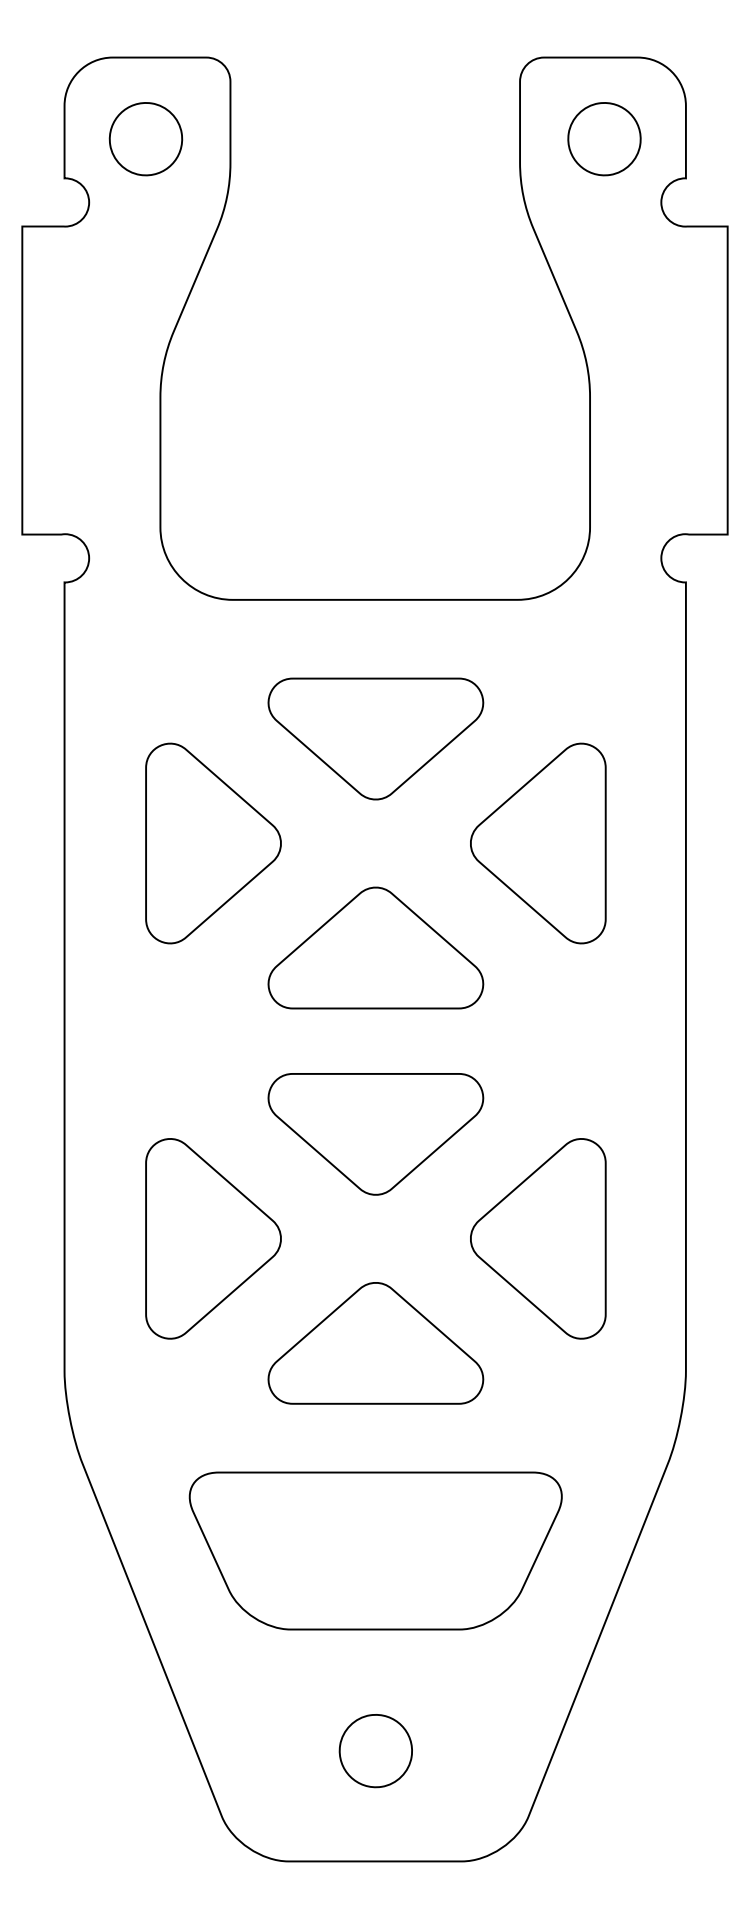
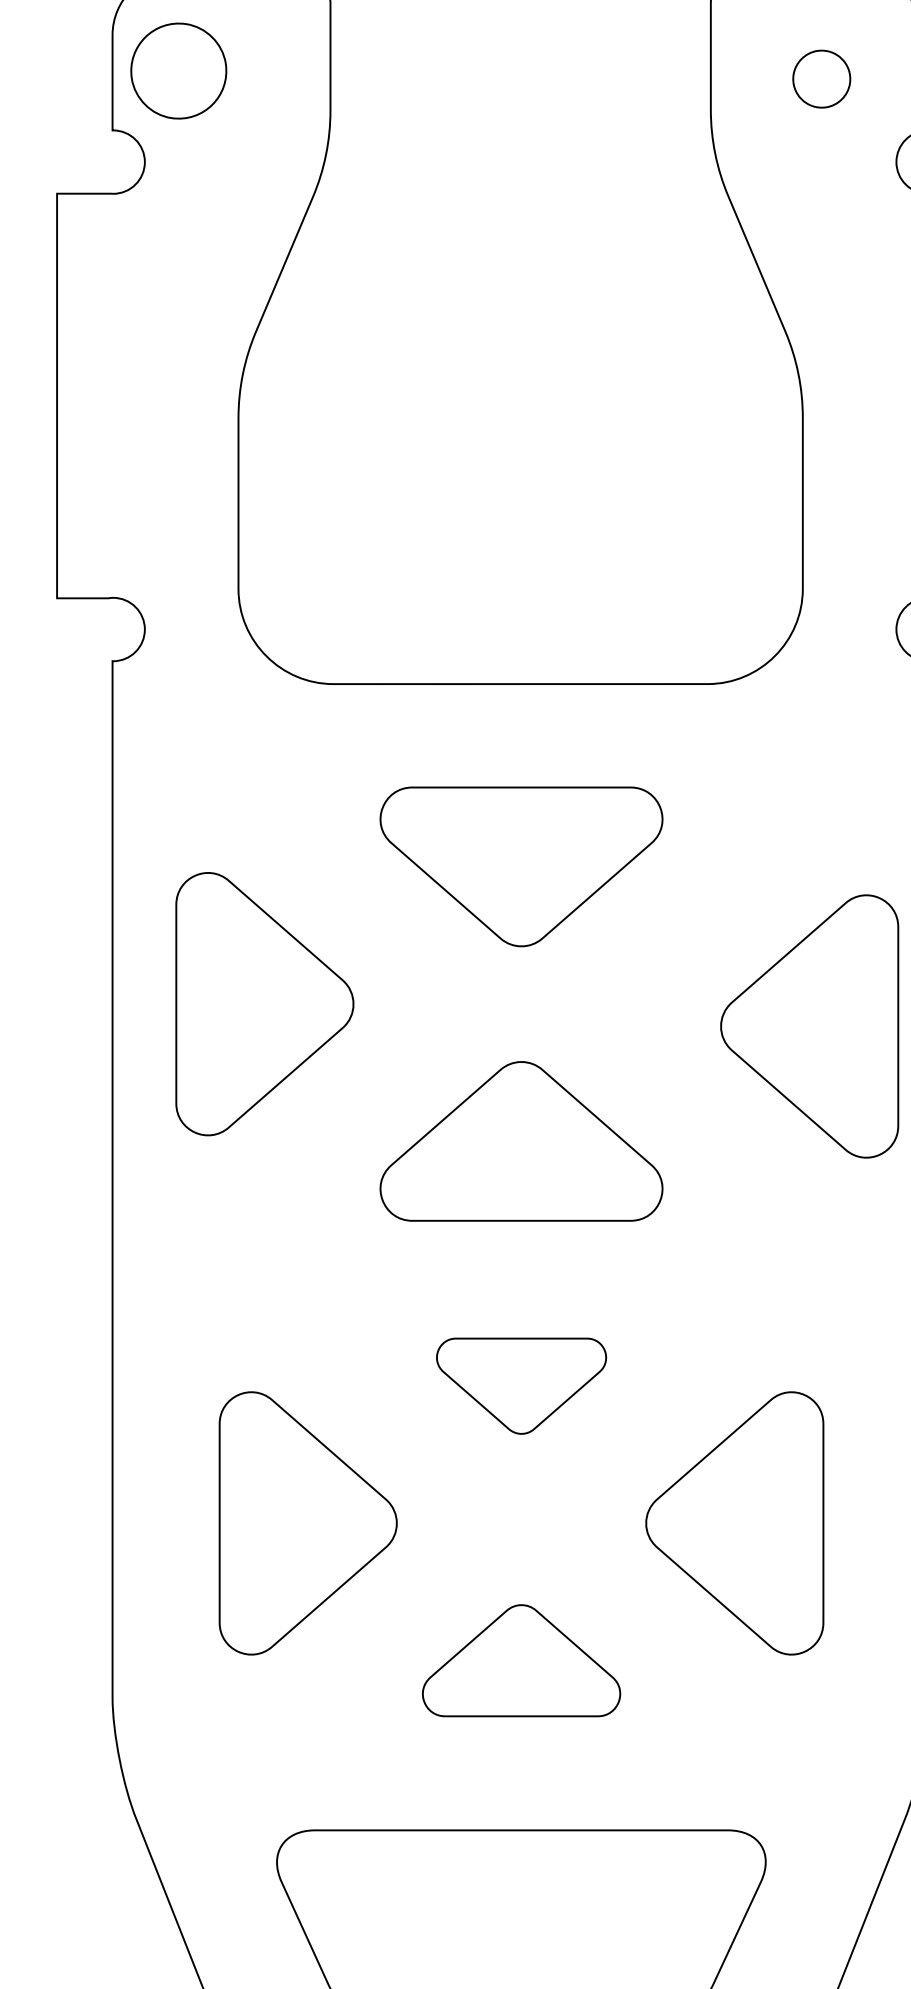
part: (145, 139) -> (178, 71), moved
part: (604, 139) -> (821, 79), size x0.6
part: (213, 843) -> (264, 1004), moved
part: (538, 843) -> (809, 1026), moved
part: (375, 1134) -> (520, 1386), size x0.6
part: (375, 1343) -> (520, 1660), size x0.7

